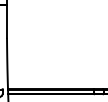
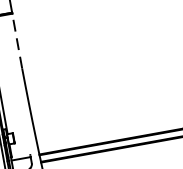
line: (7, 21) -> (18, 40), solid -> dashed

